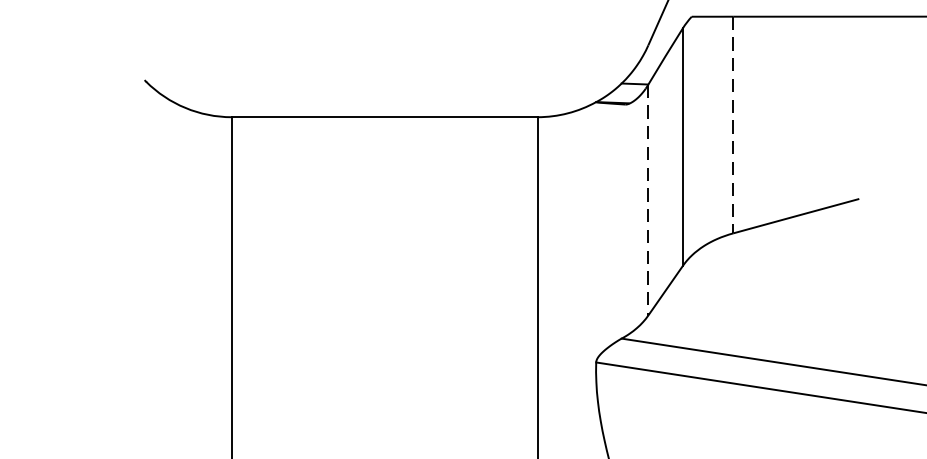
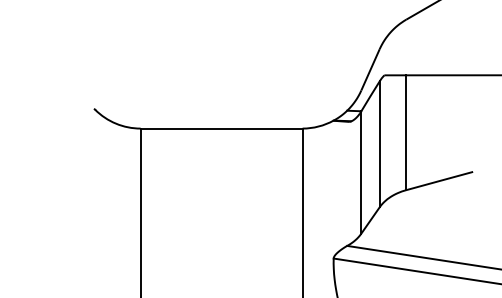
line: (733, 126) -> (406, 133), dashed -> solid
line: (648, 200) -> (361, 172), dashed -> solid

